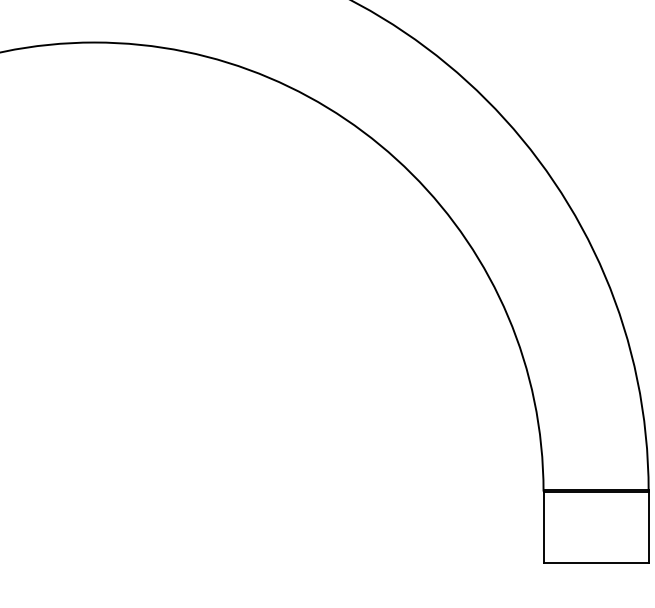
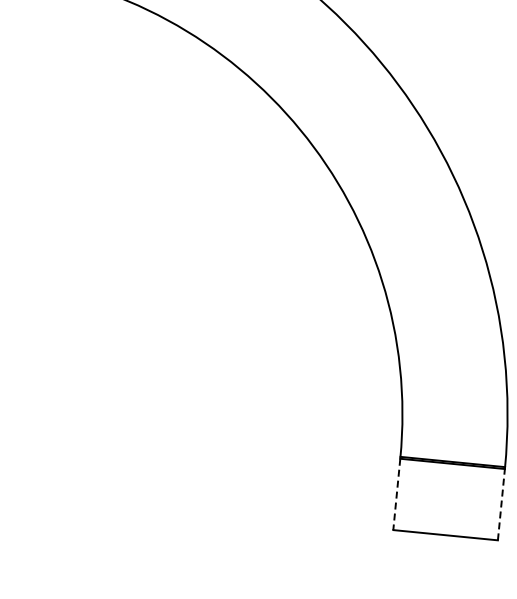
line: (648, 526) -> (501, 503), solid -> dashed
line: (543, 527) -> (396, 494), solid -> dashed

